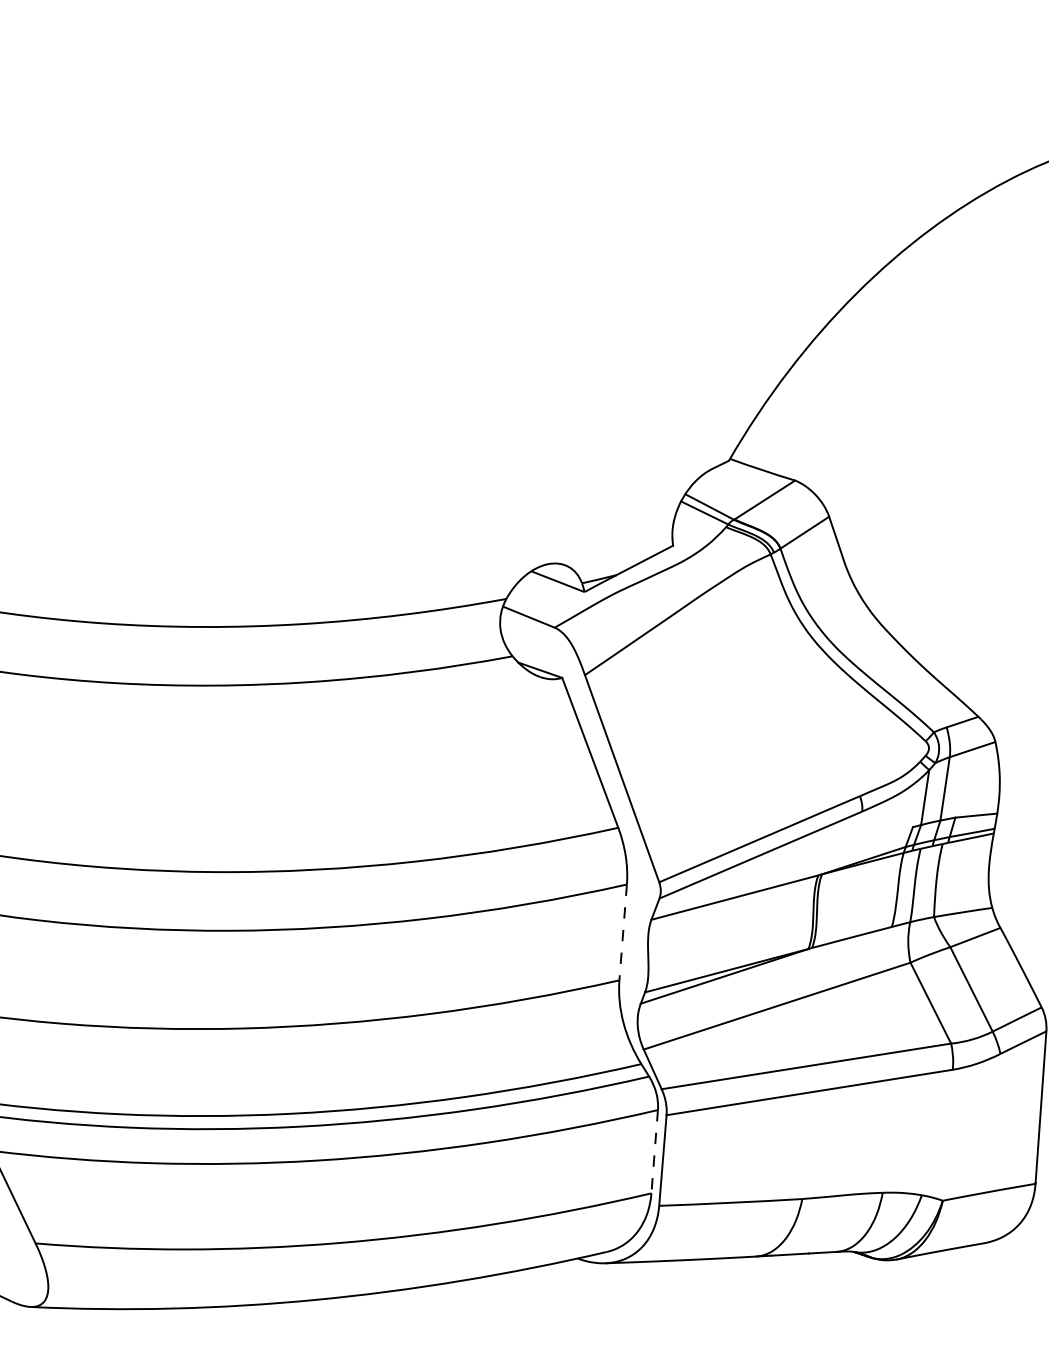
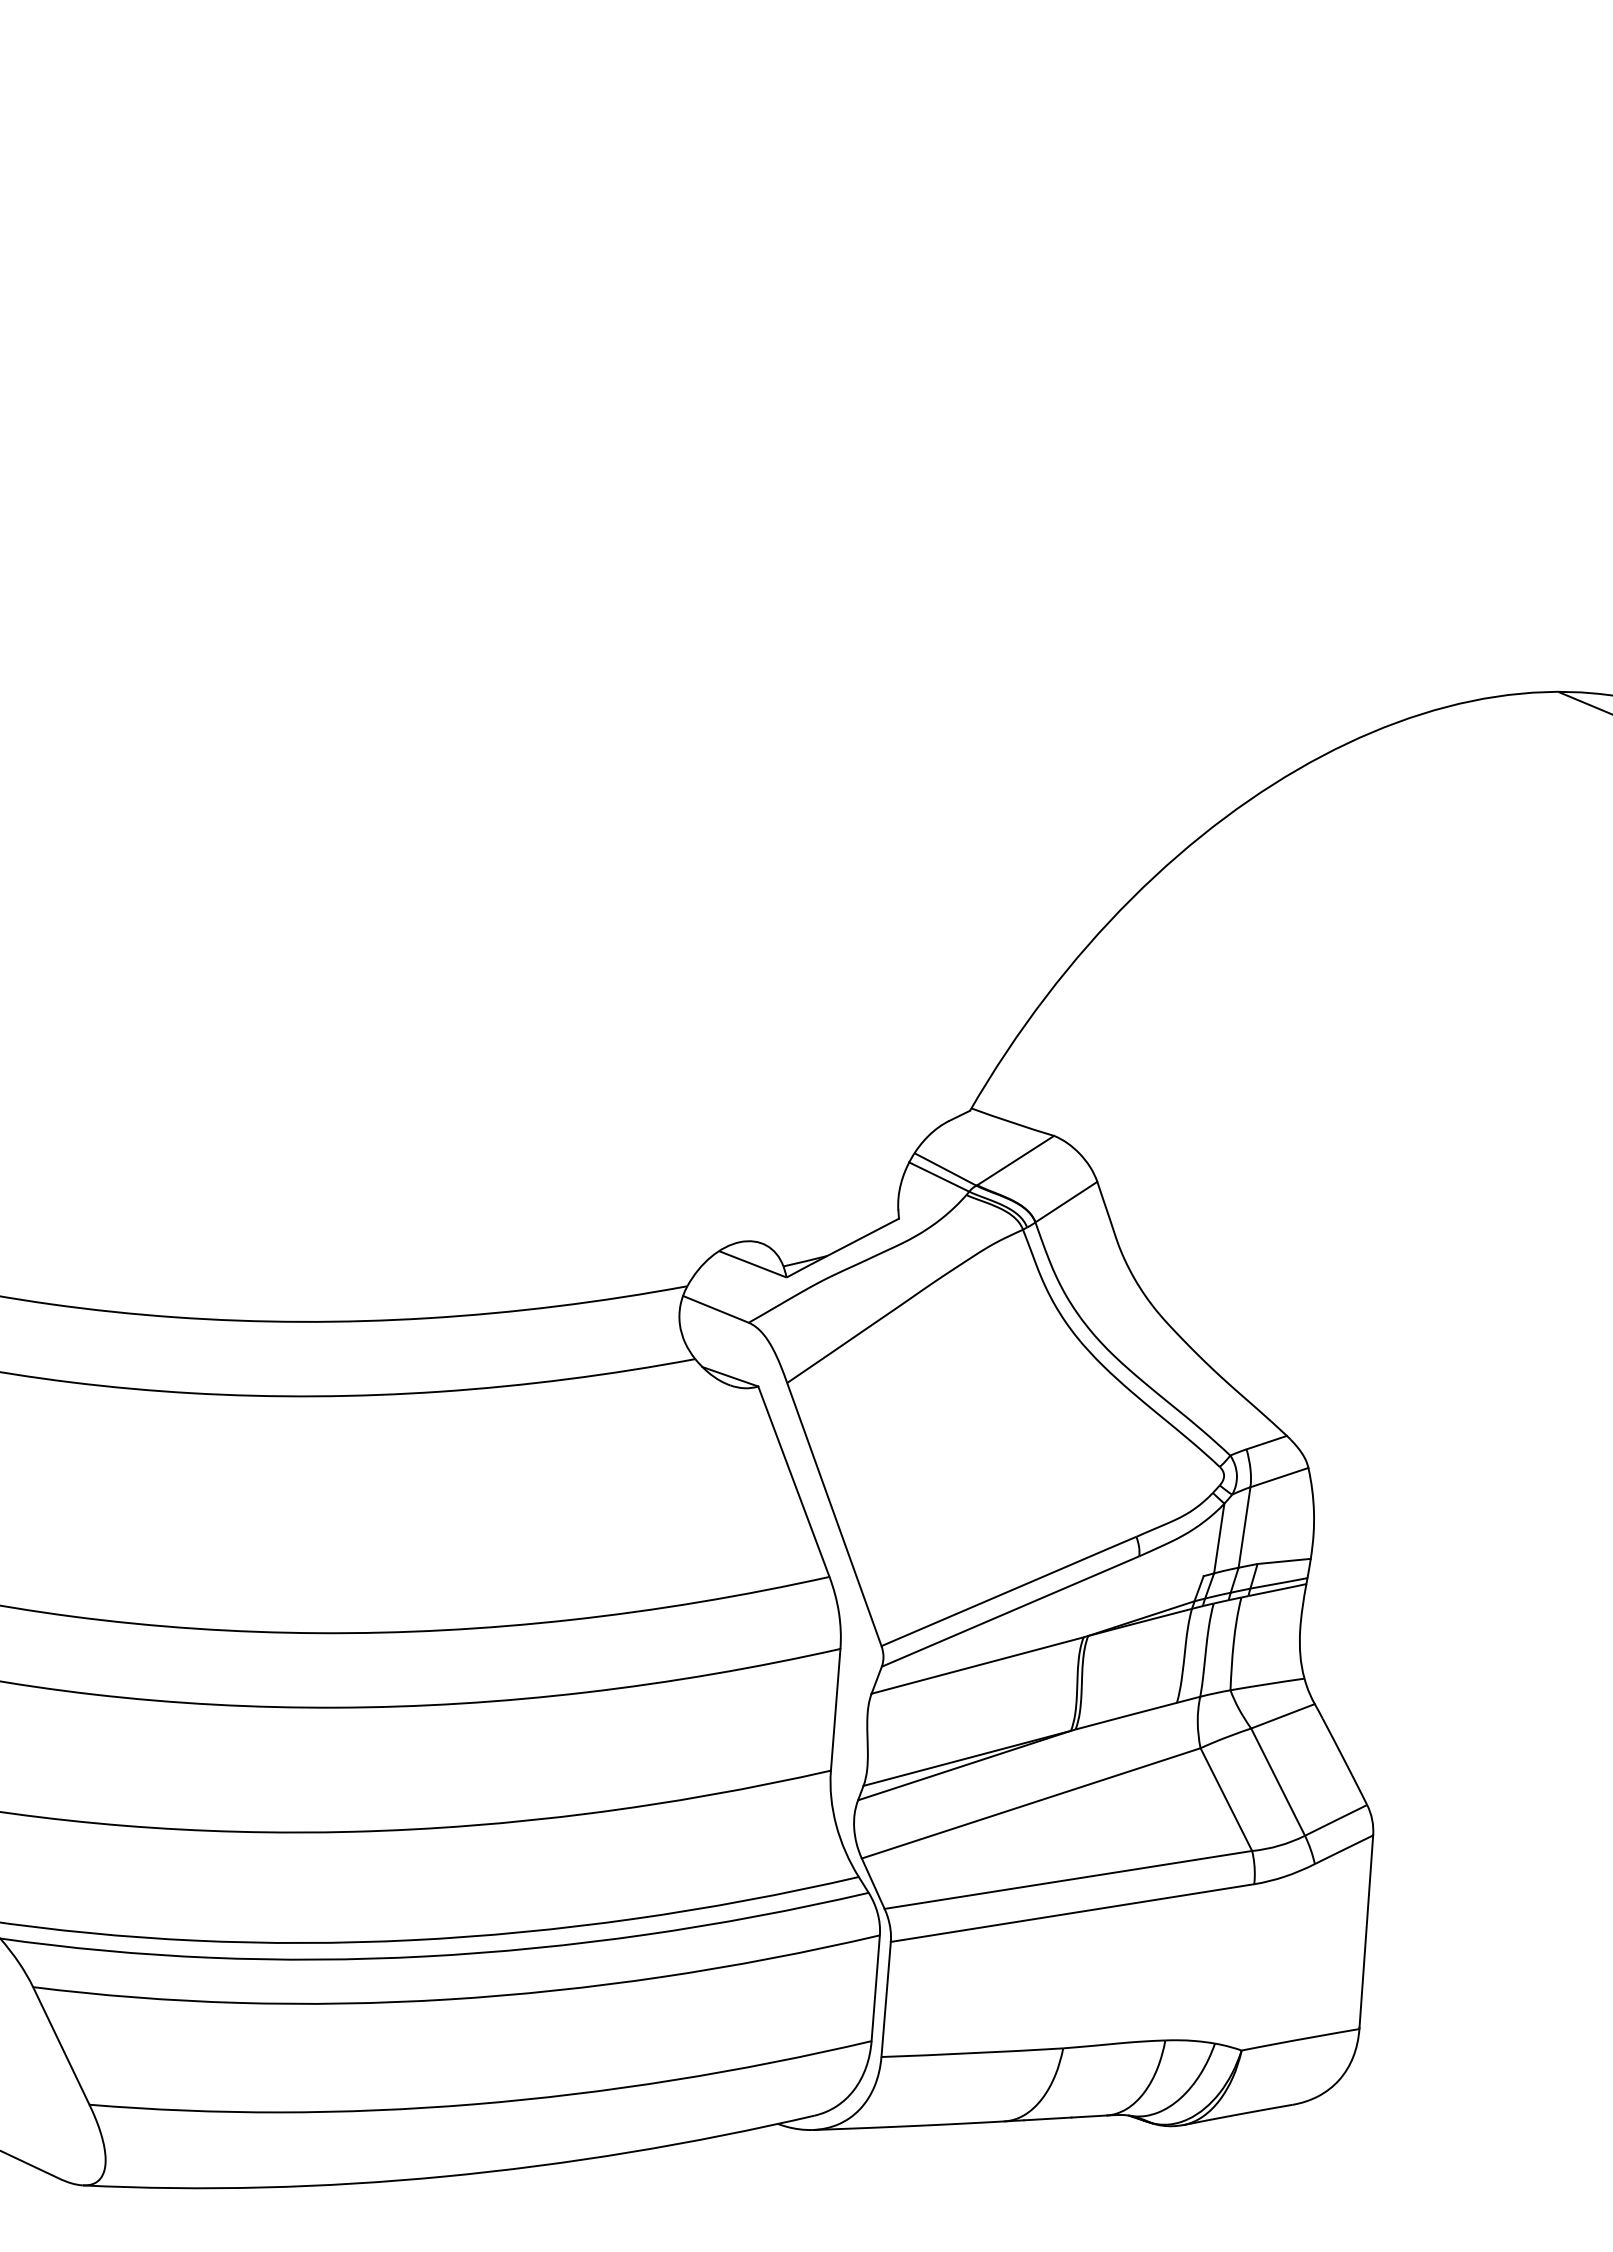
line: (623, 932) -> (835, 1710), dashed -> solid
line: (654, 1151) -> (875, 1988), dashed -> solid

